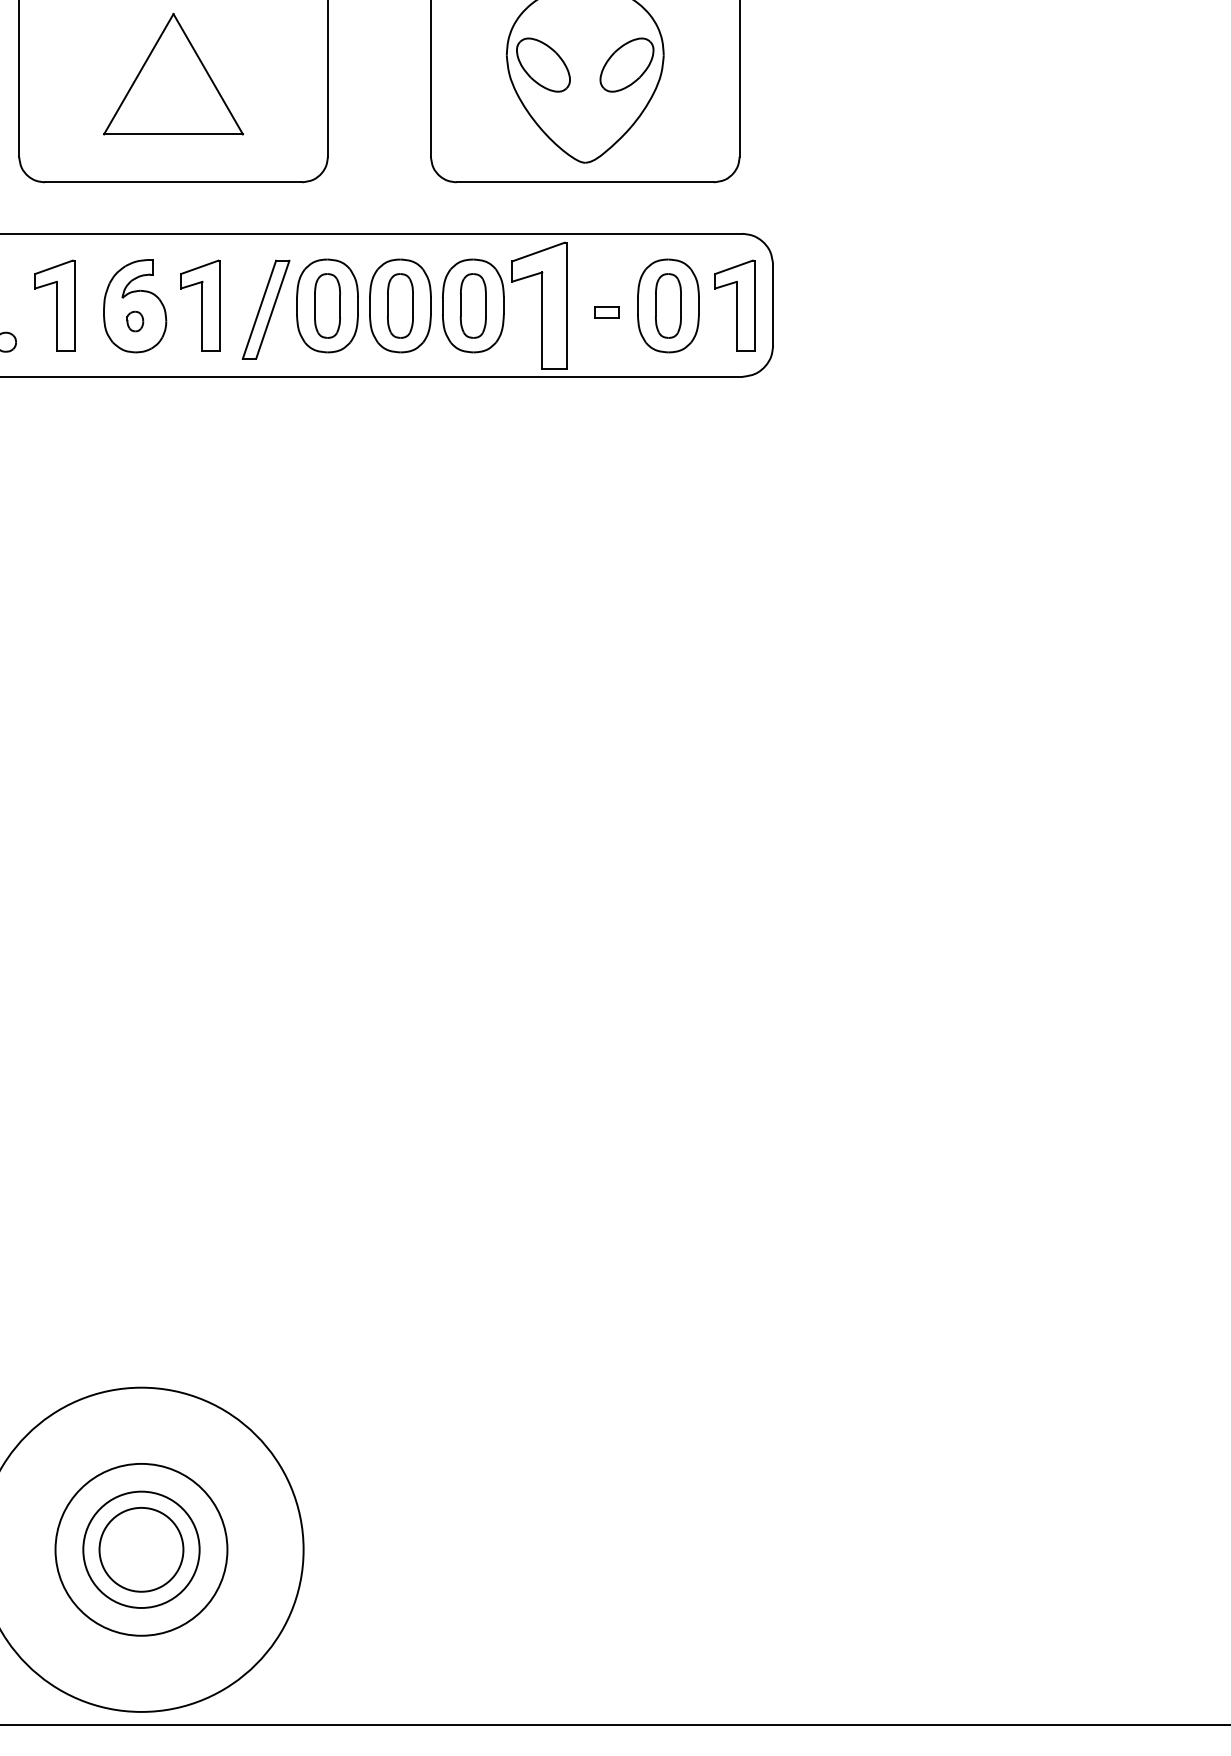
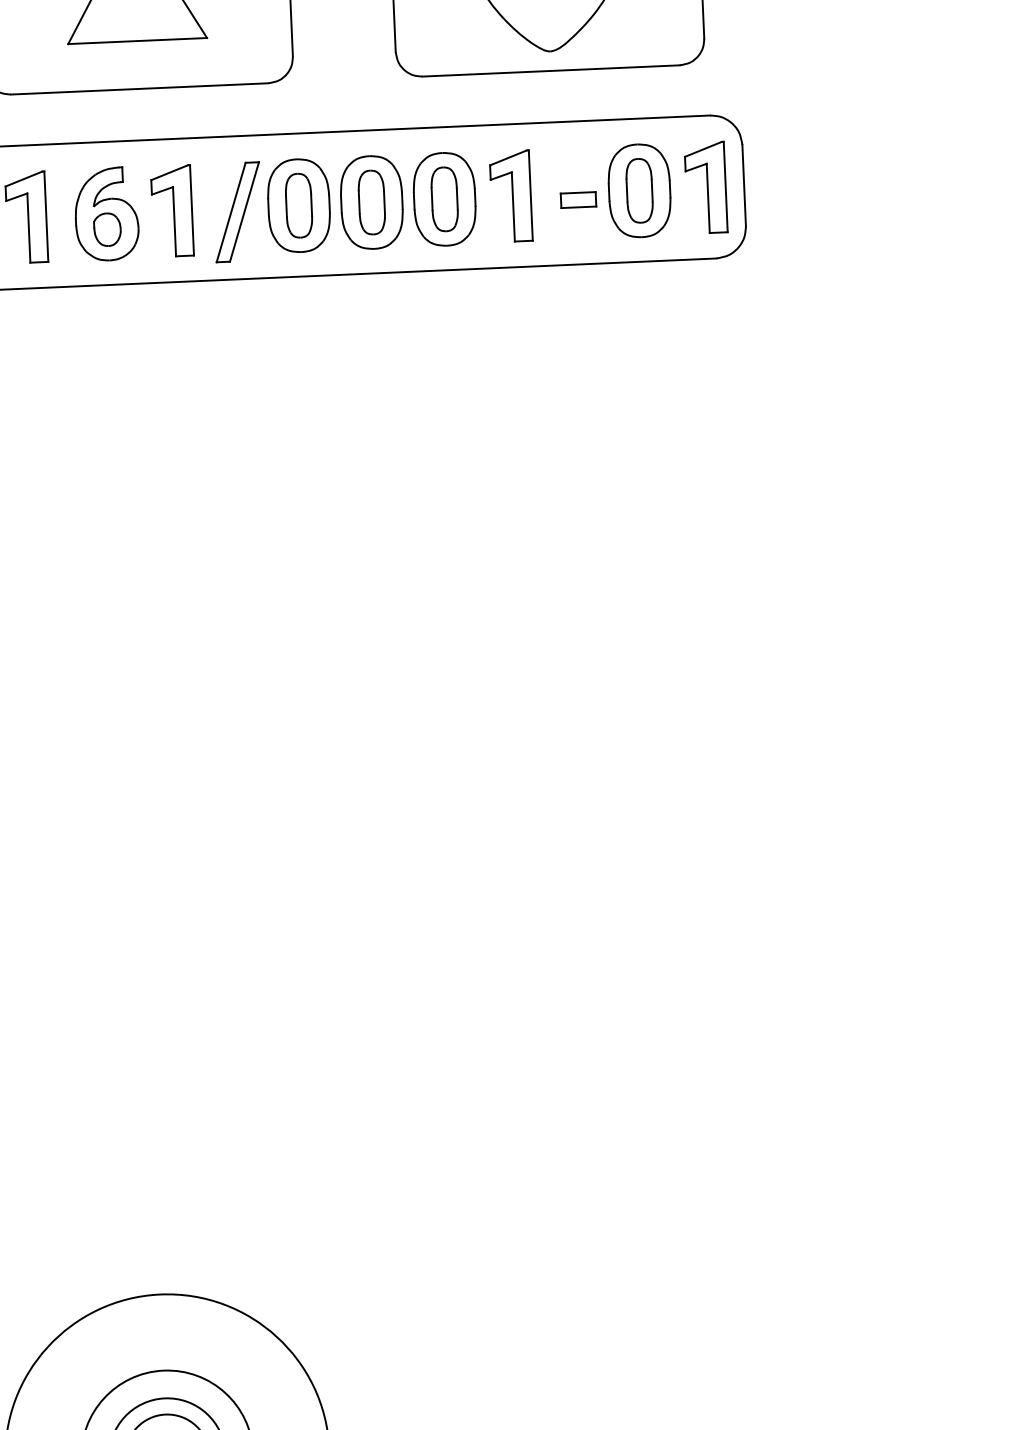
part: (539, 305) -> (510, 195), size x0.71
part: (607, 312) -> (578, 200), size x1.43
part: (135, 321) -> (107, 229), size x1.67

